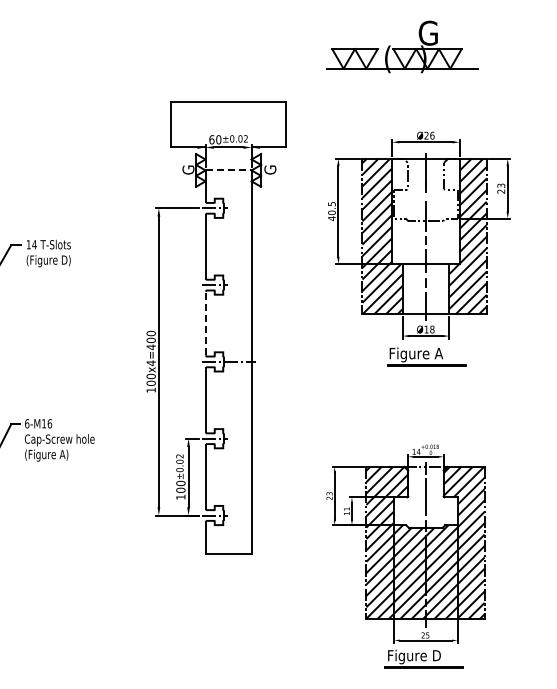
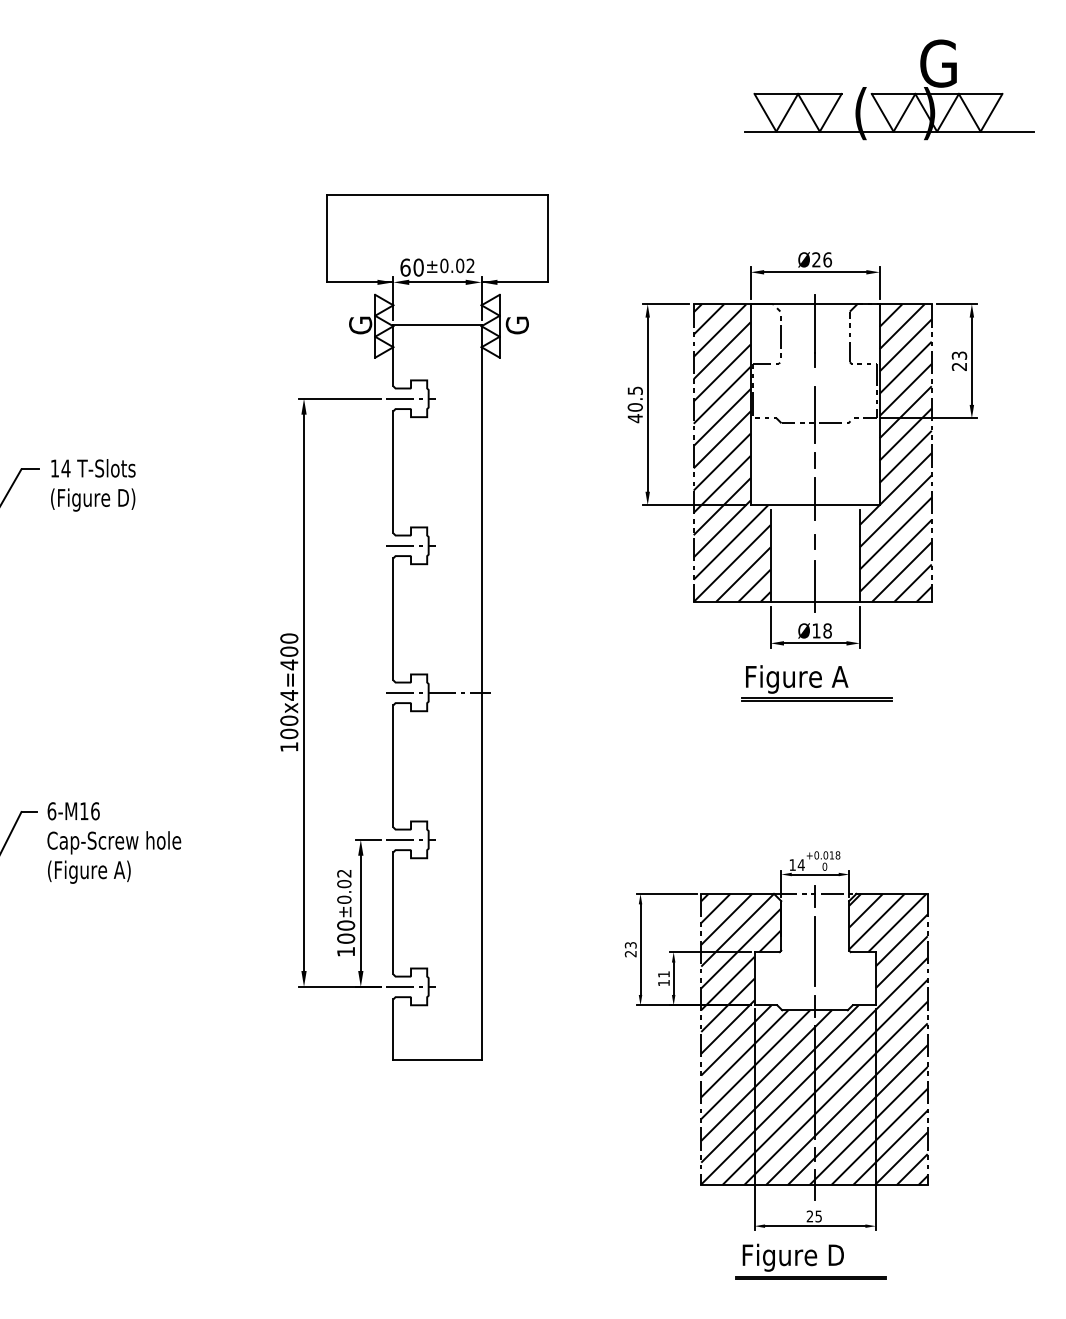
part: (402, 46) -> (889, 89), moved
line: (229, 169) -> (439, 324), dashed -> solid
line: (205, 323) -> (393, 619), dashed -> solid

